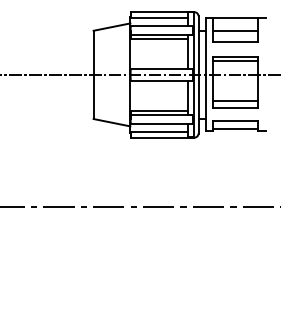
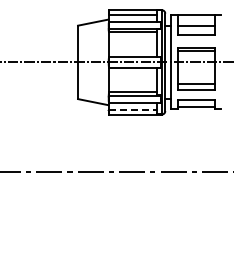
line: (159, 132) -> (132, 110), solid -> dashed

